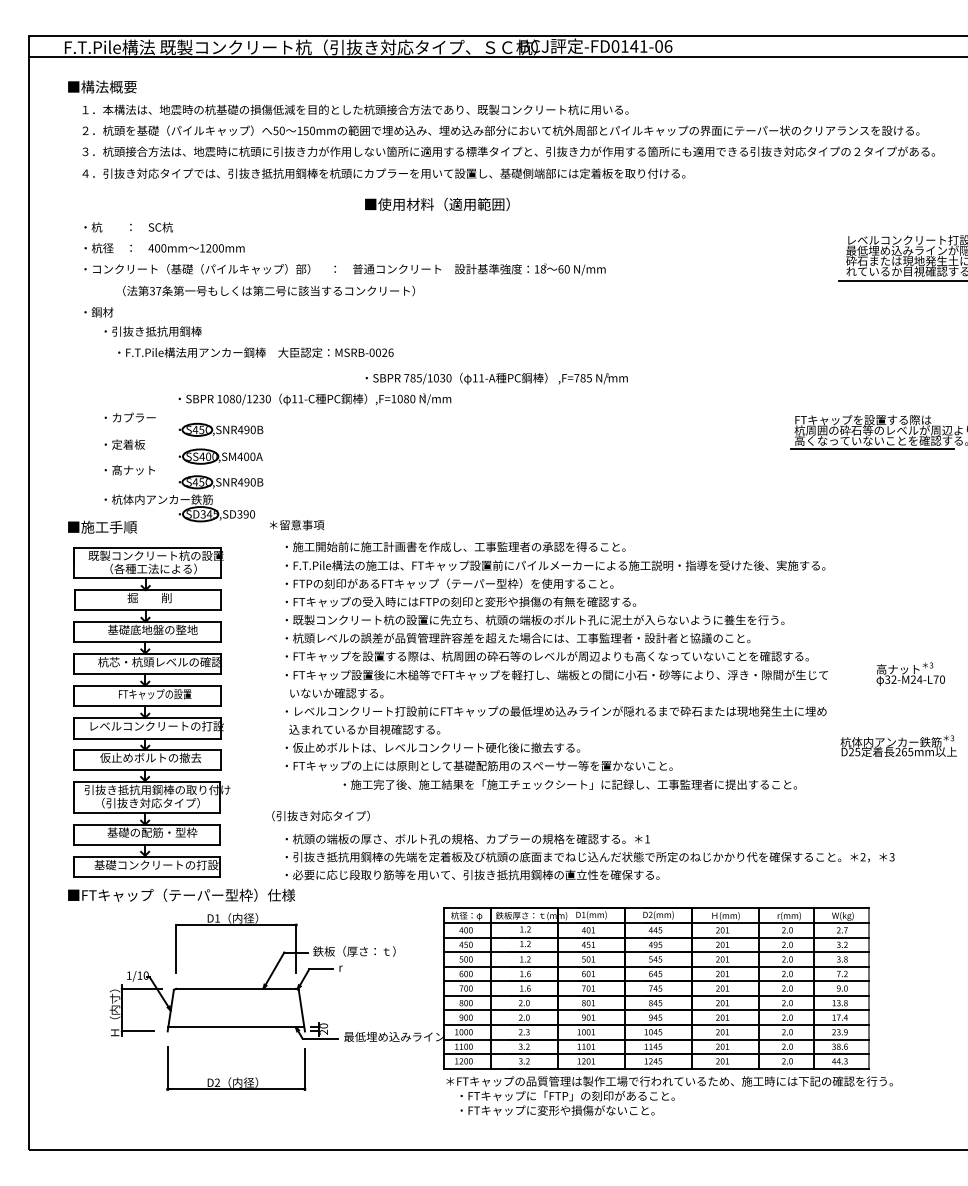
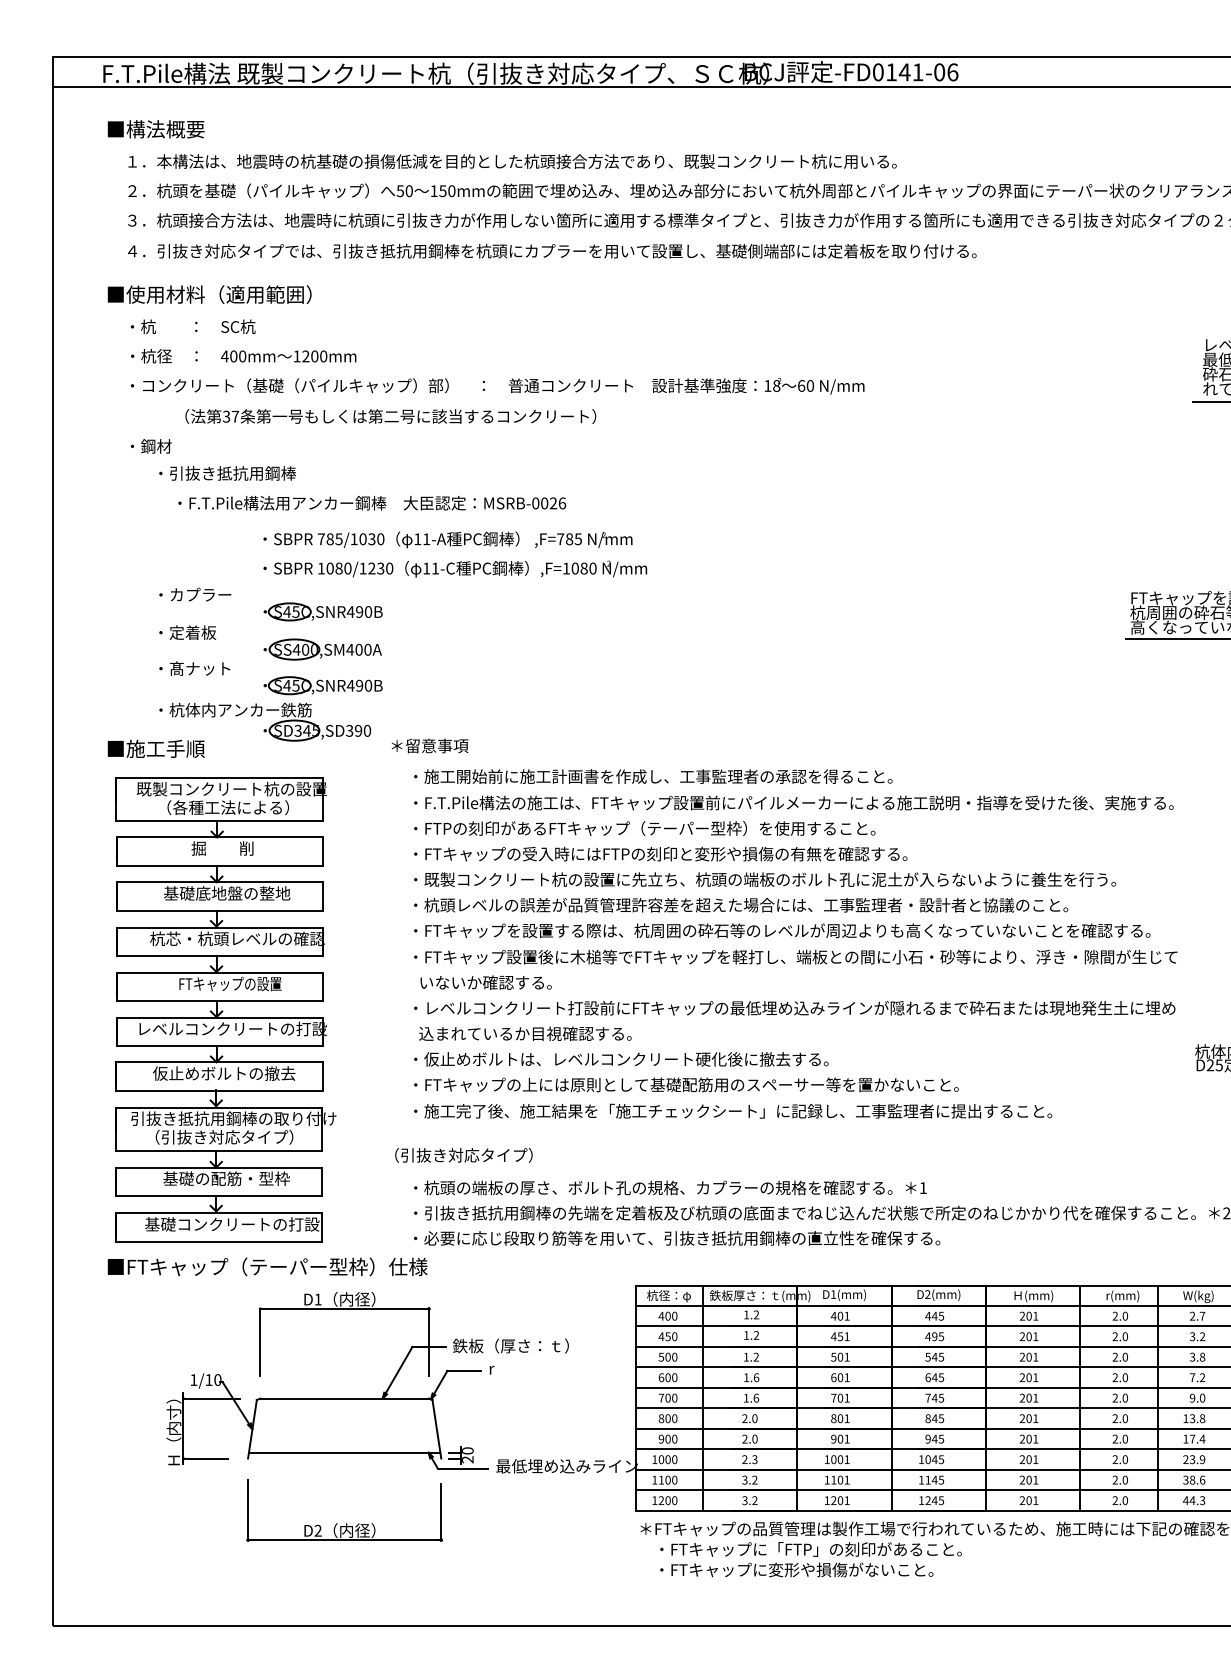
text: (437, 203) -> (209, 293), moved
text: (496, 378) -> (447, 539), moved
text: (569, 784) -> (731, 1111), moved

